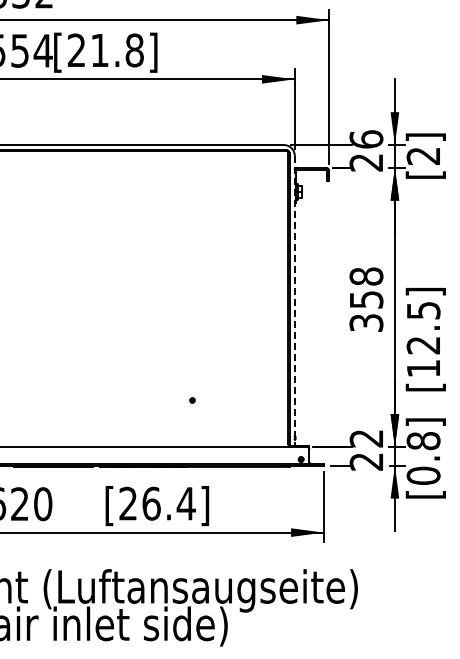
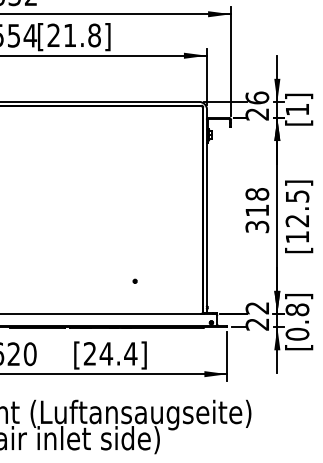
text: (422, 156) -> (296, 109), [2] -> [1]
text: (366, 299) -> (257, 210), 358 -> 318
line: (294, 300) -> (206, 211), dashed -> solid
text: (425, 339) -> (298, 216), moved
text: (151, 503) -> (106, 353), [26.4] -> [24.4]

